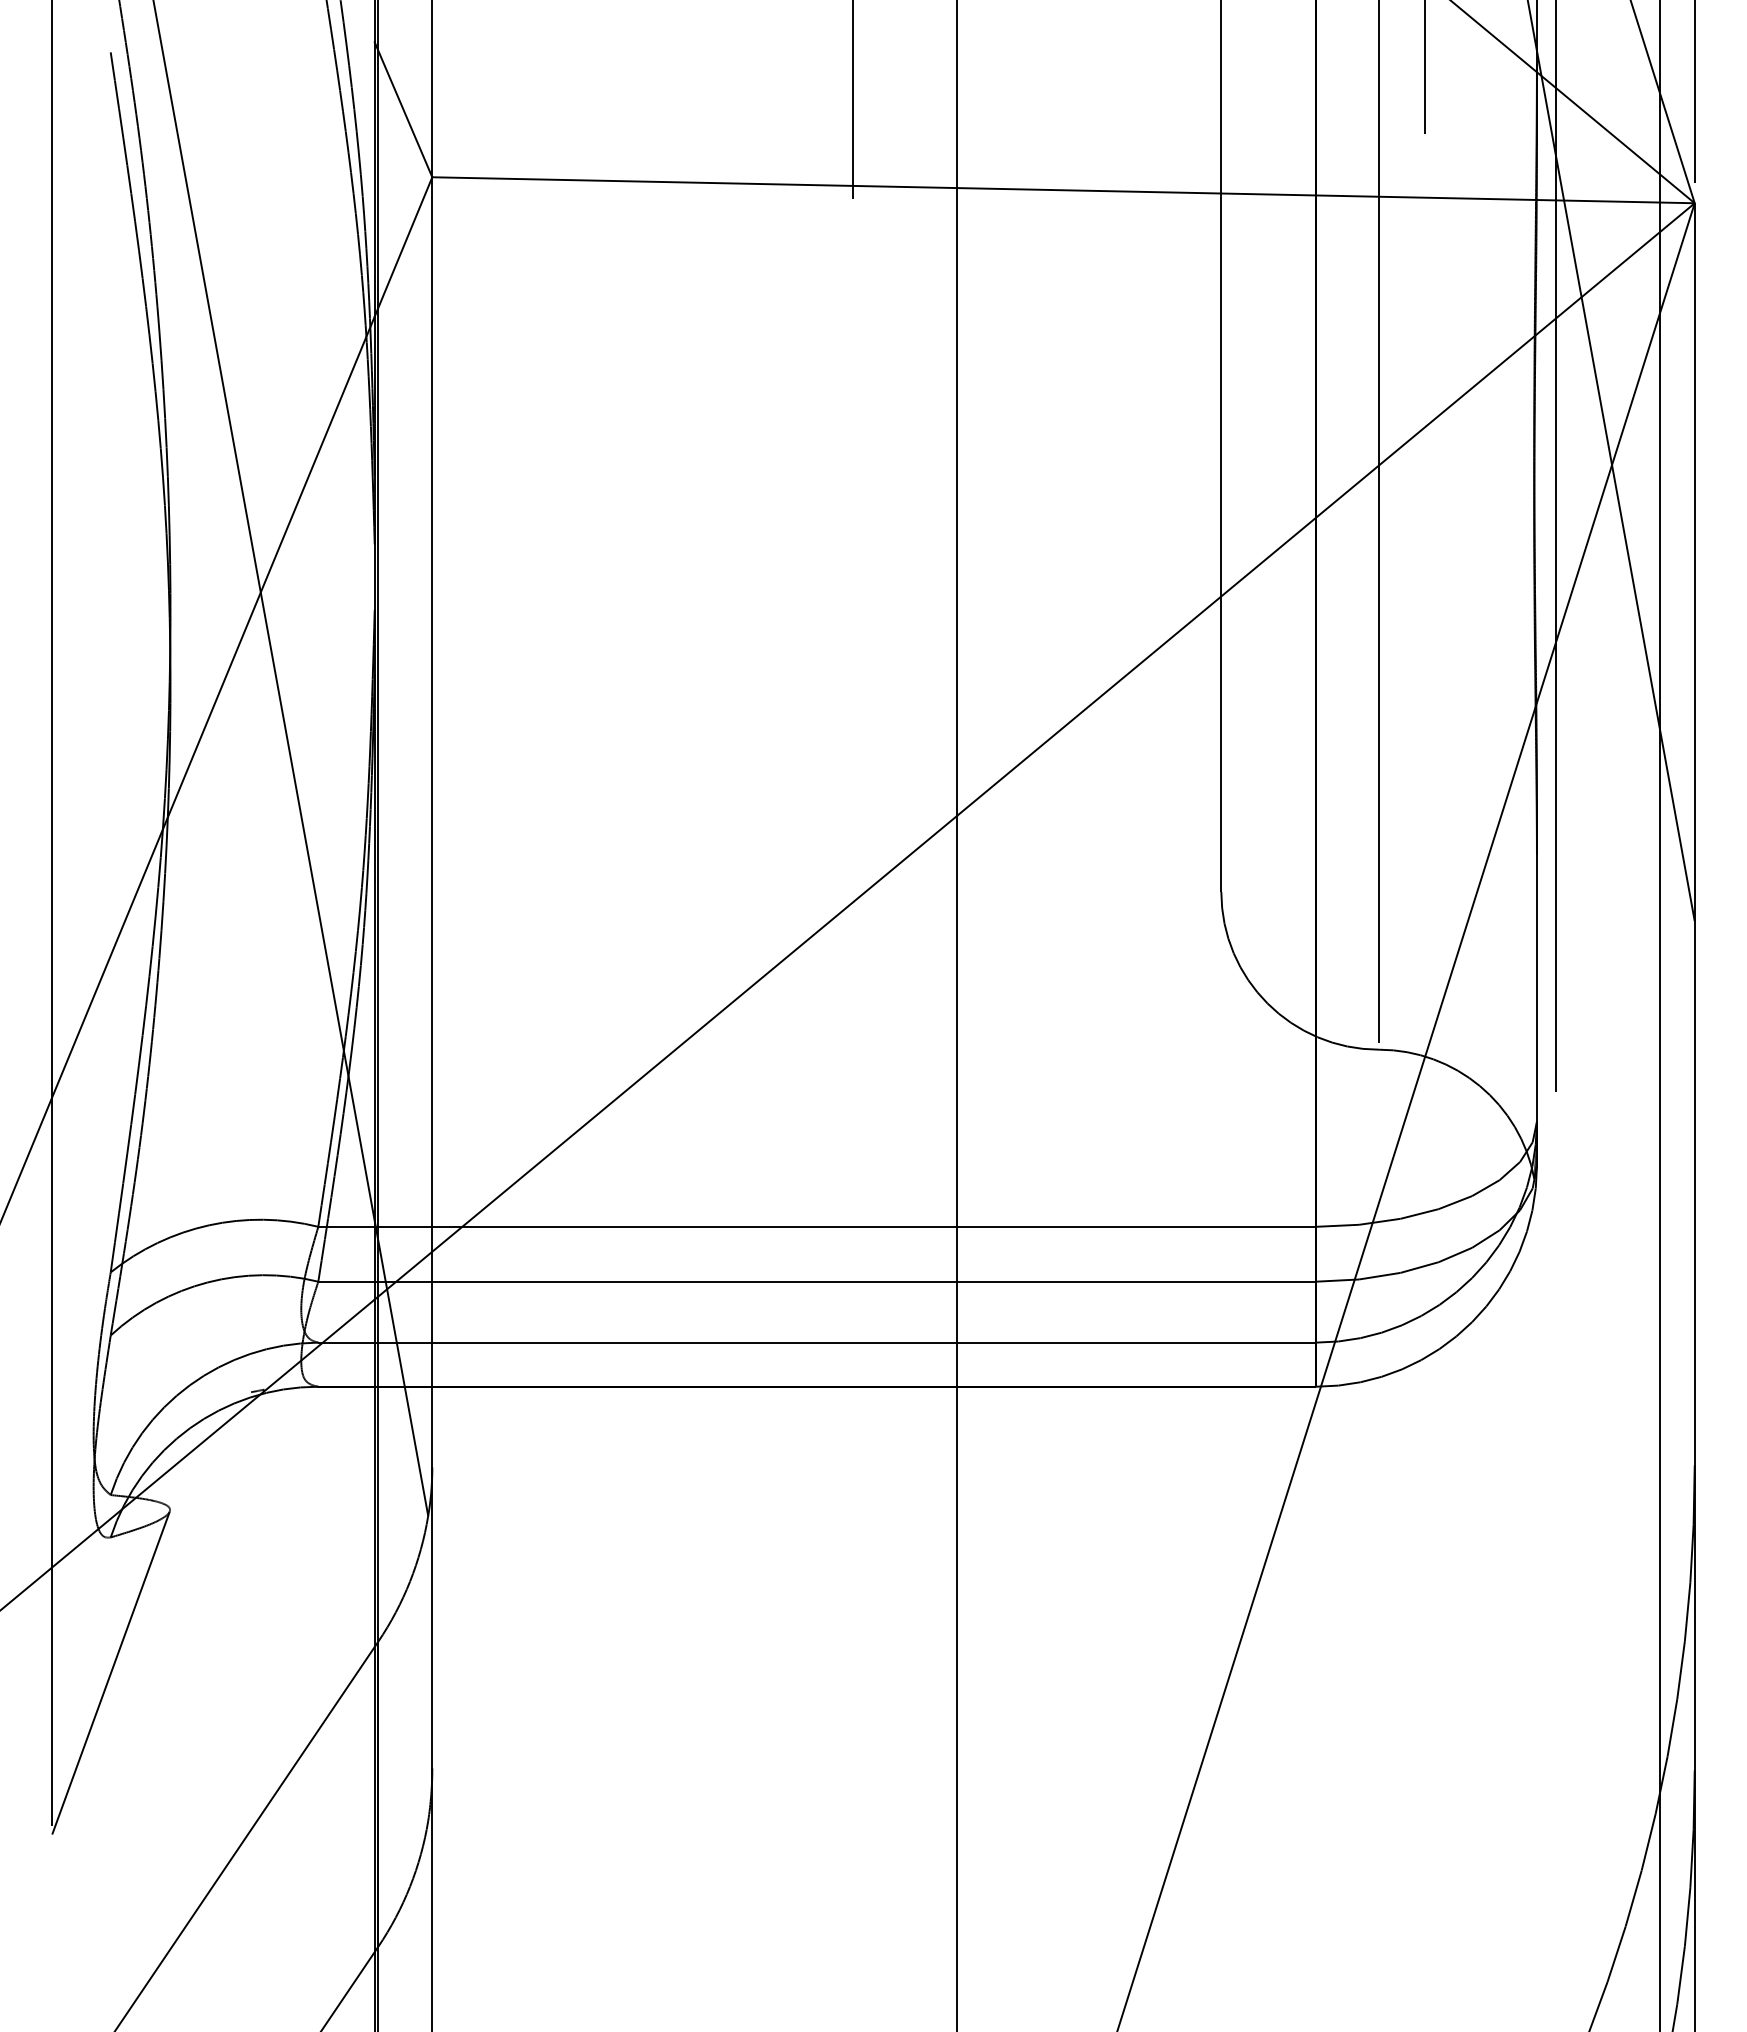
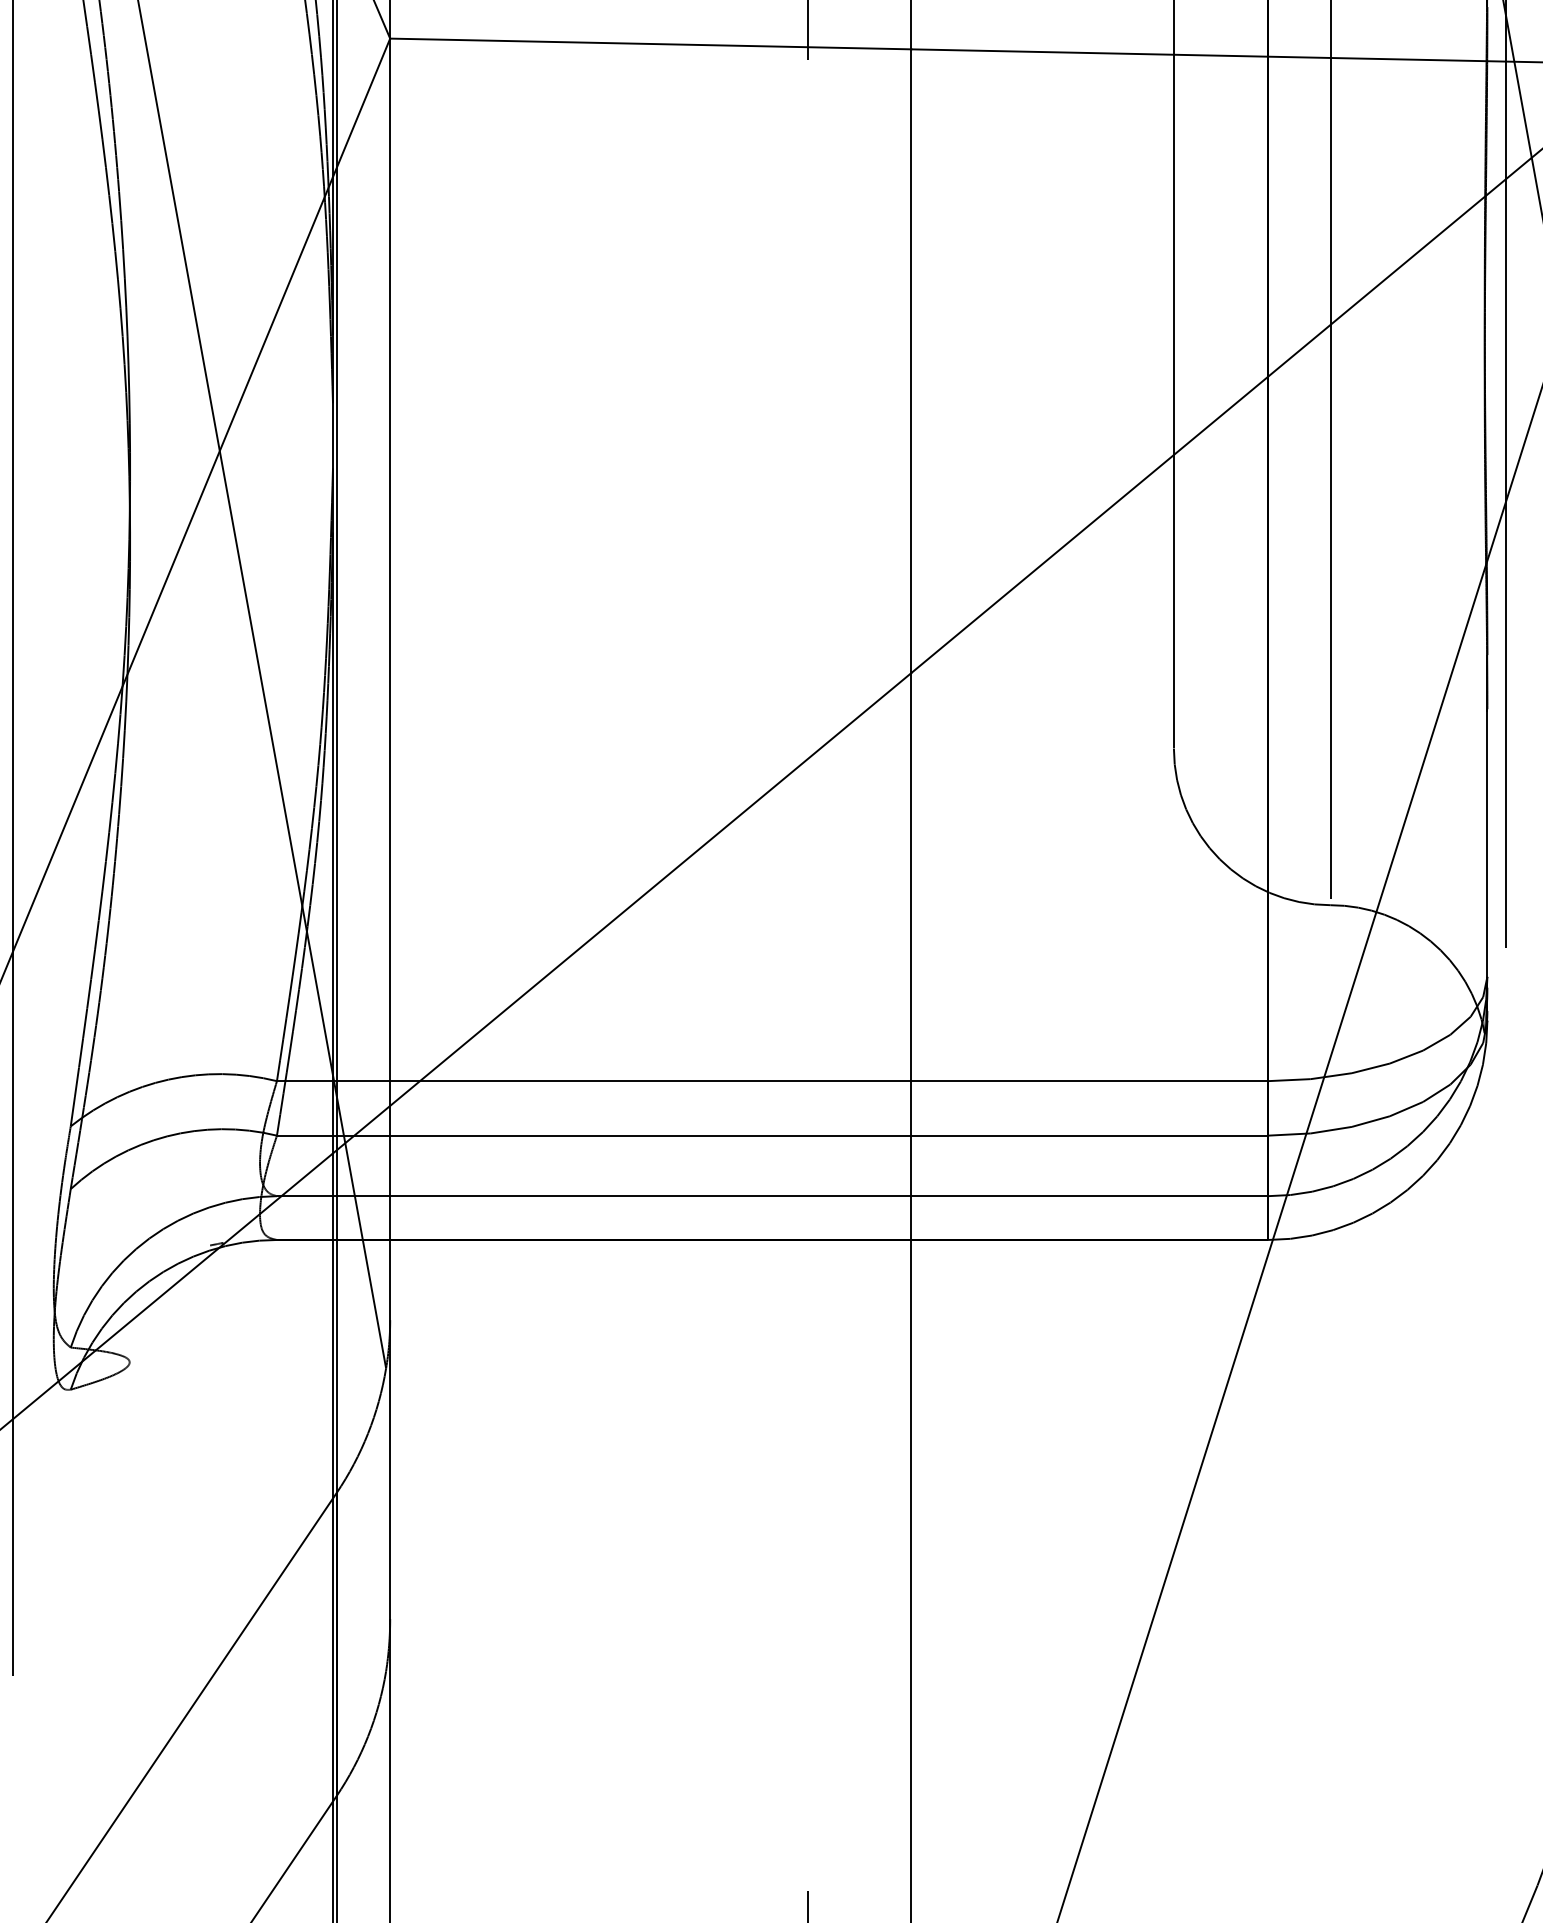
line: (110, 1673) -> (70, 1524), removed

